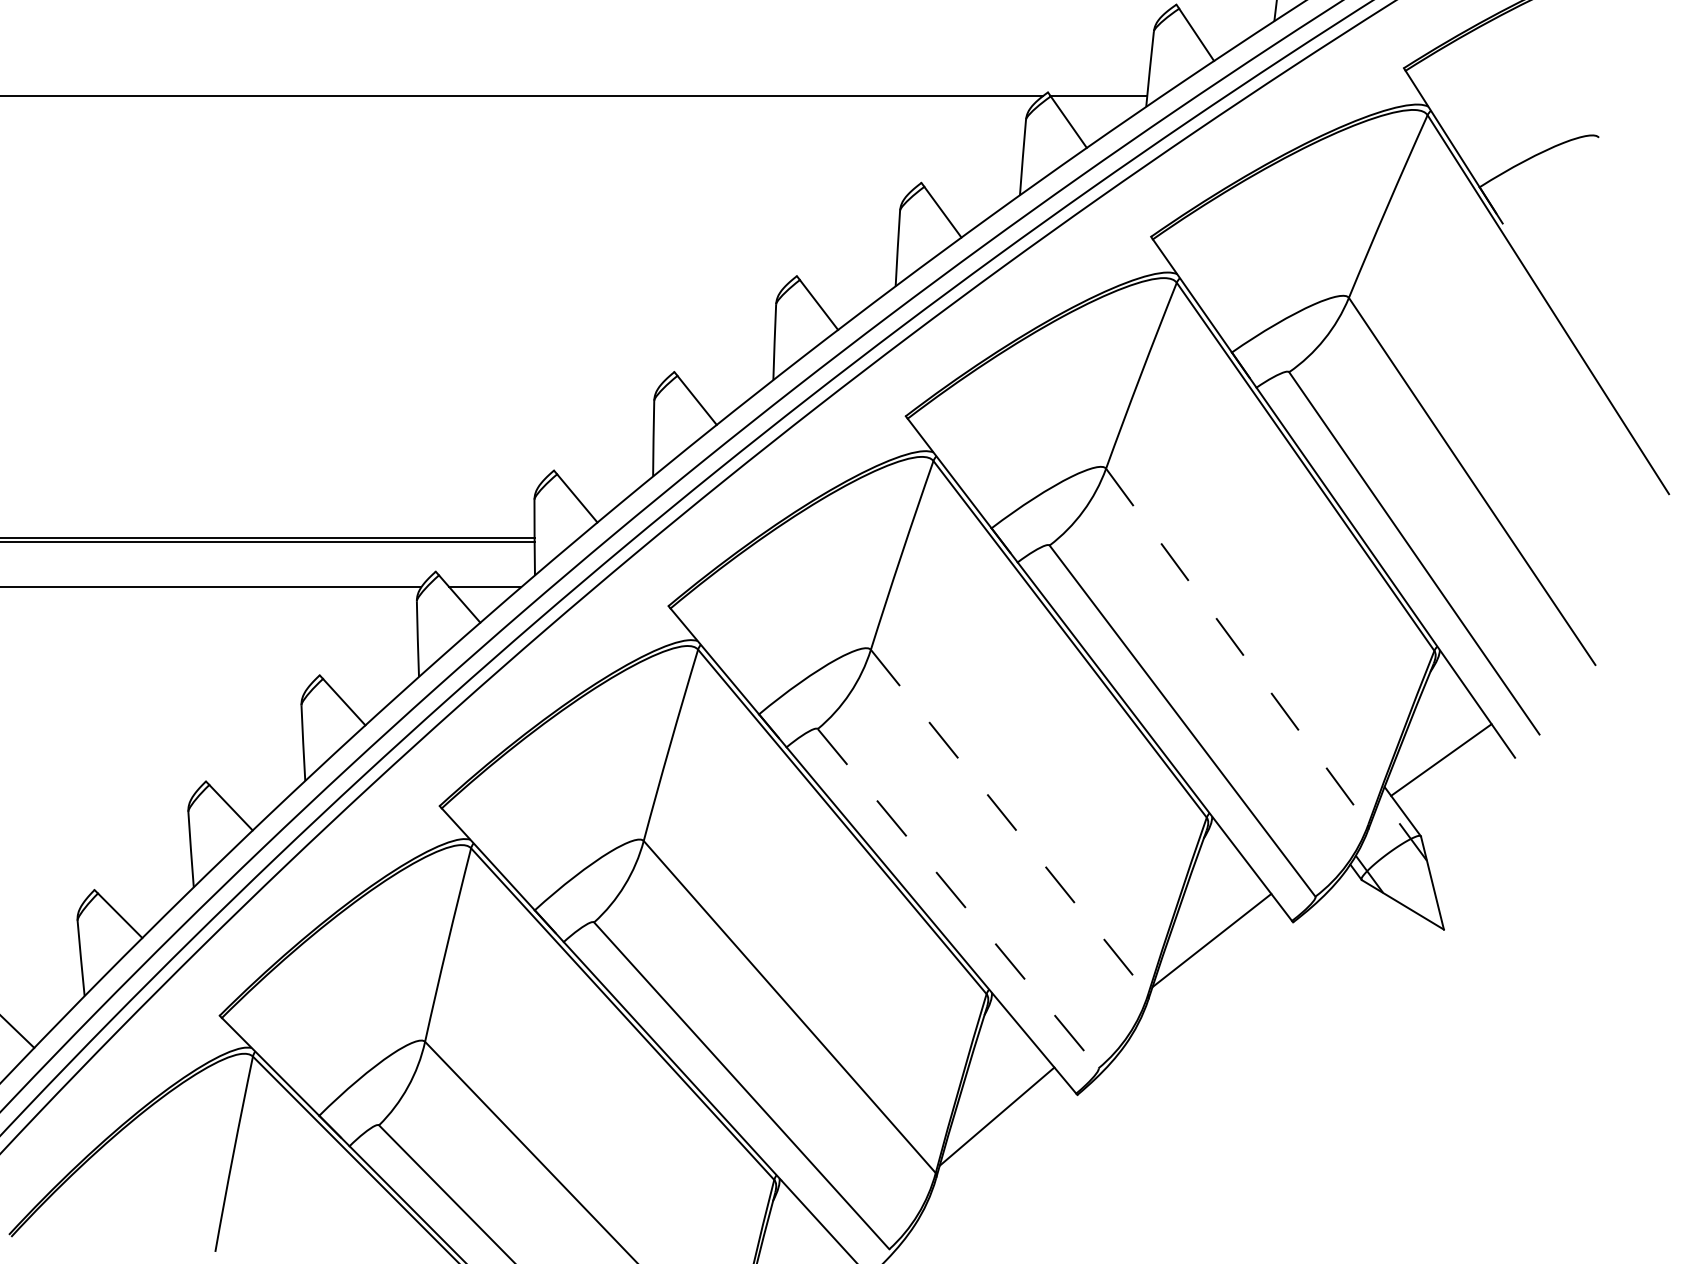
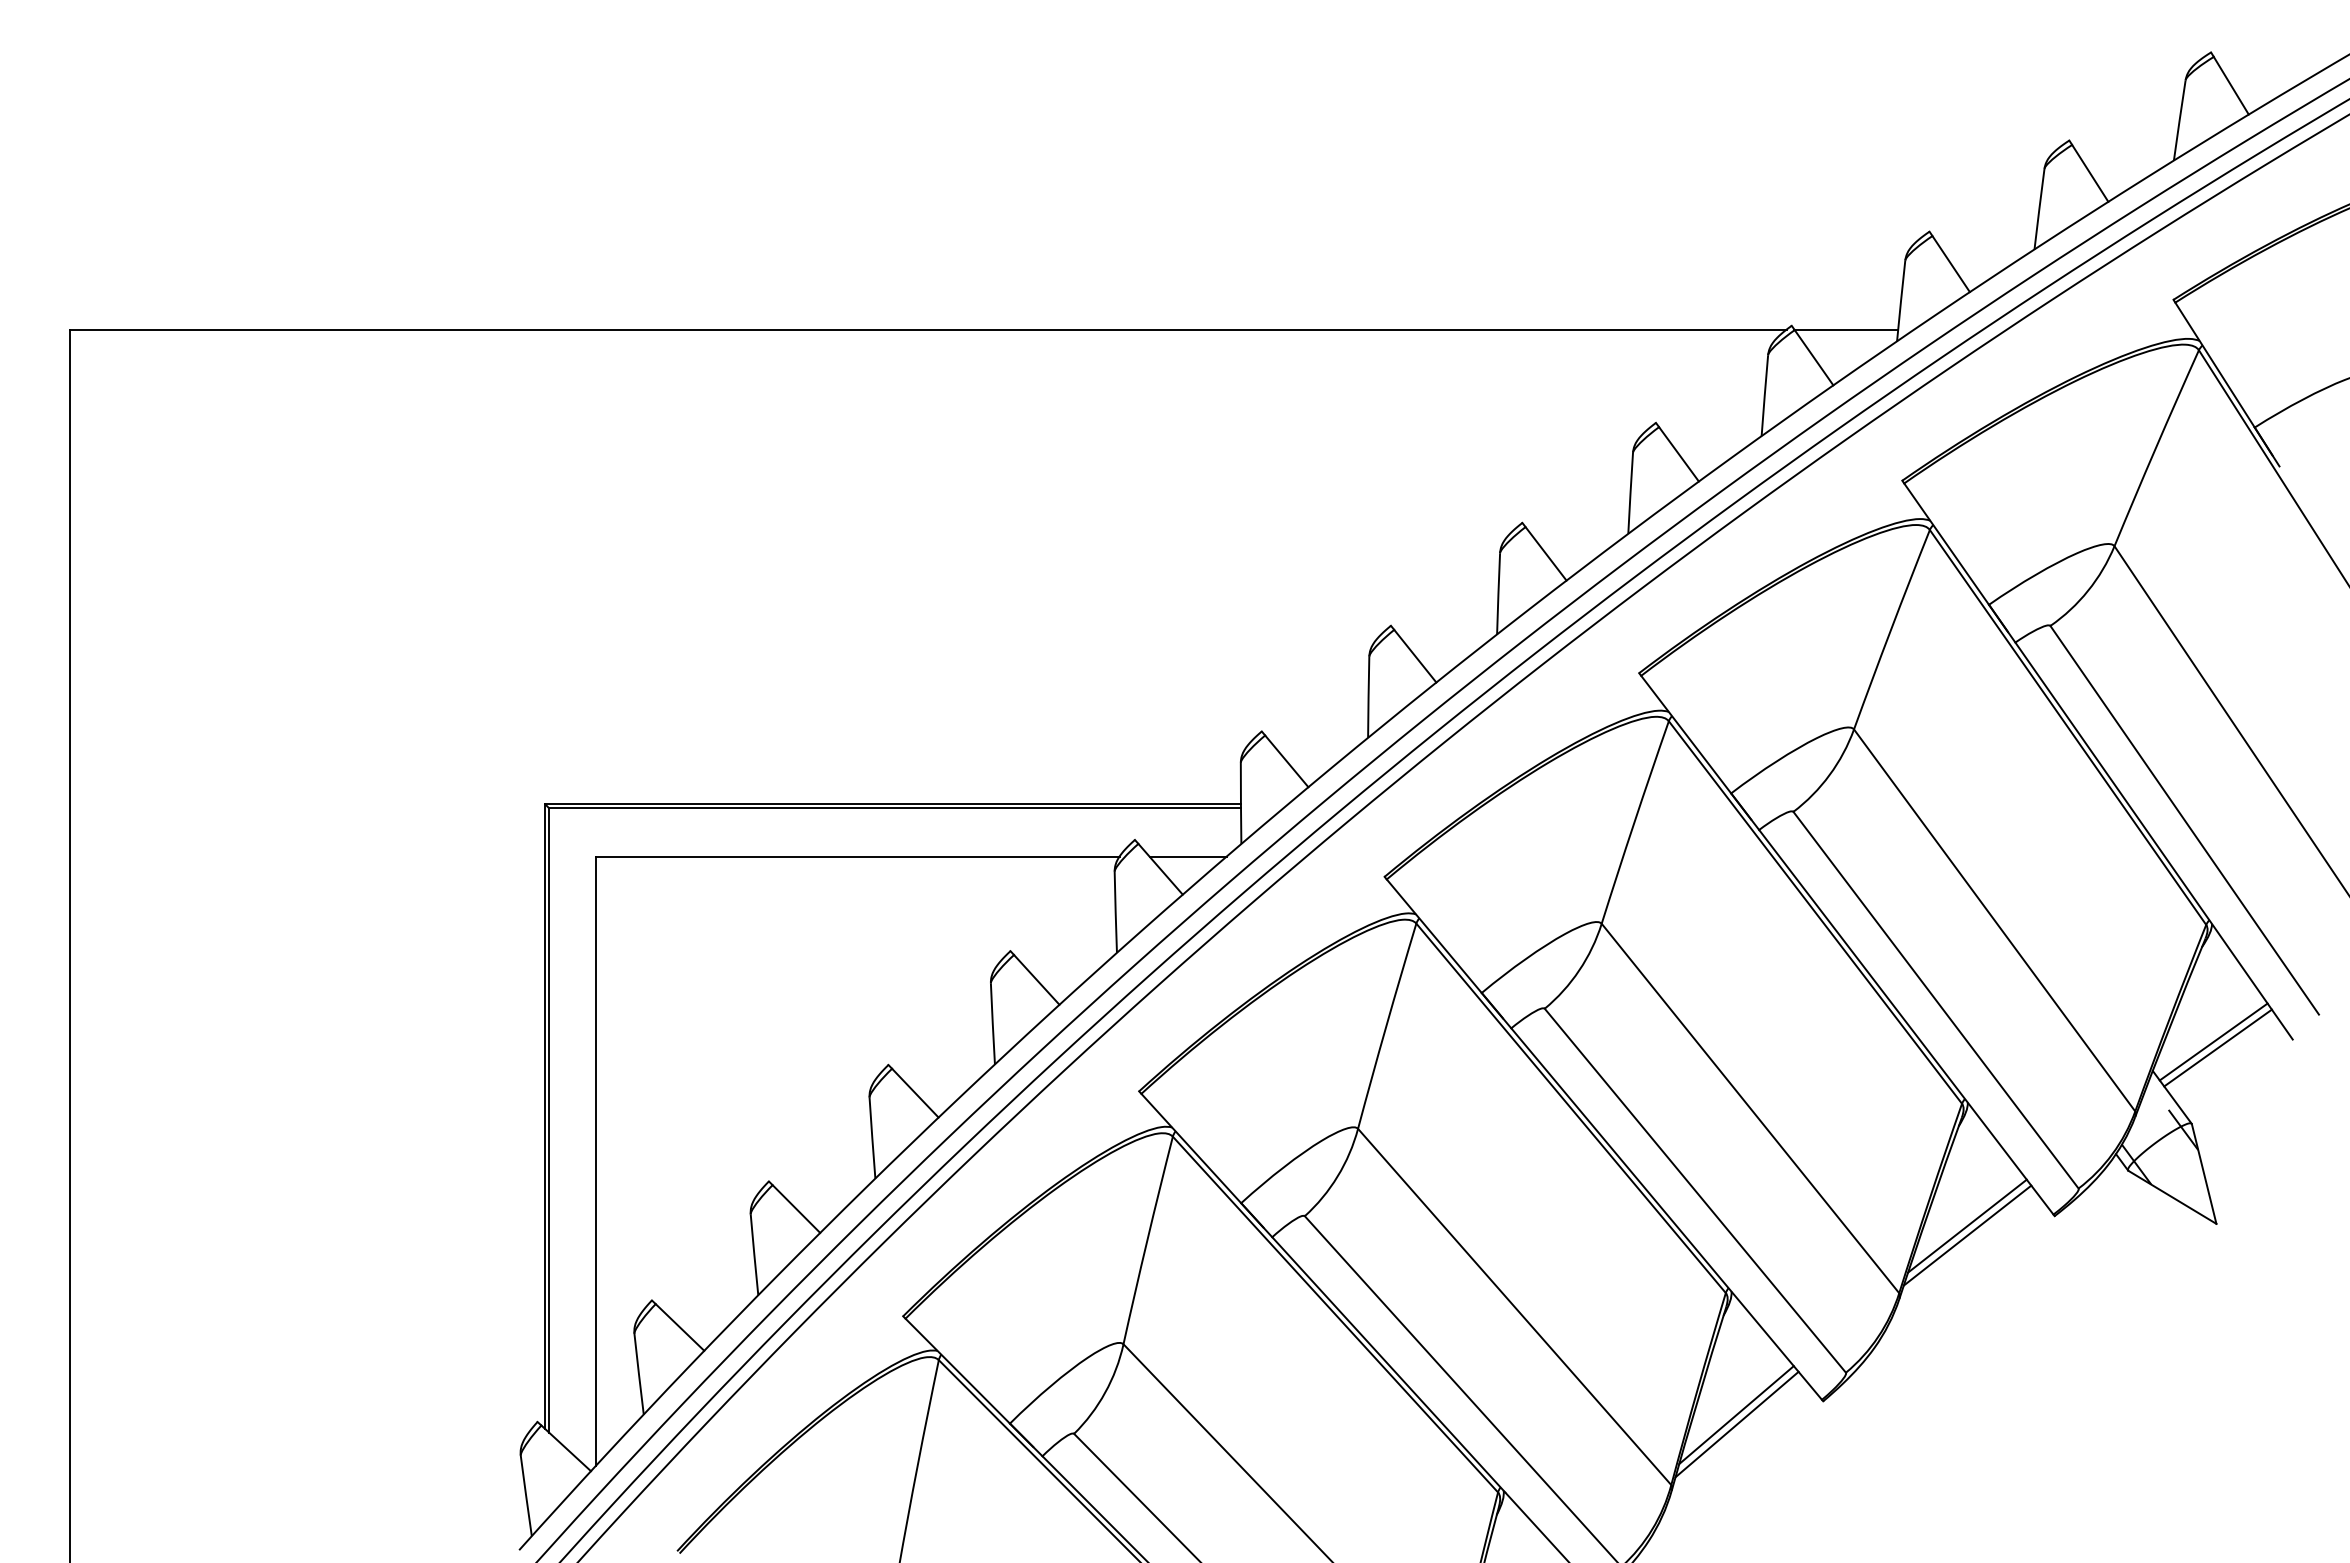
line: (1237, 646) -> (1994, 920), dashed -> solid
line: (1444, 765) -> (2217, 1047), added
line: (1009, 822) -> (1750, 1108), dashed -> solid
line: (958, 899) -> (1695, 1191), dashed -> solid
line: (1211, 931) -> (1967, 1225), added
line: (996, 1108) -> (1736, 1415), added

